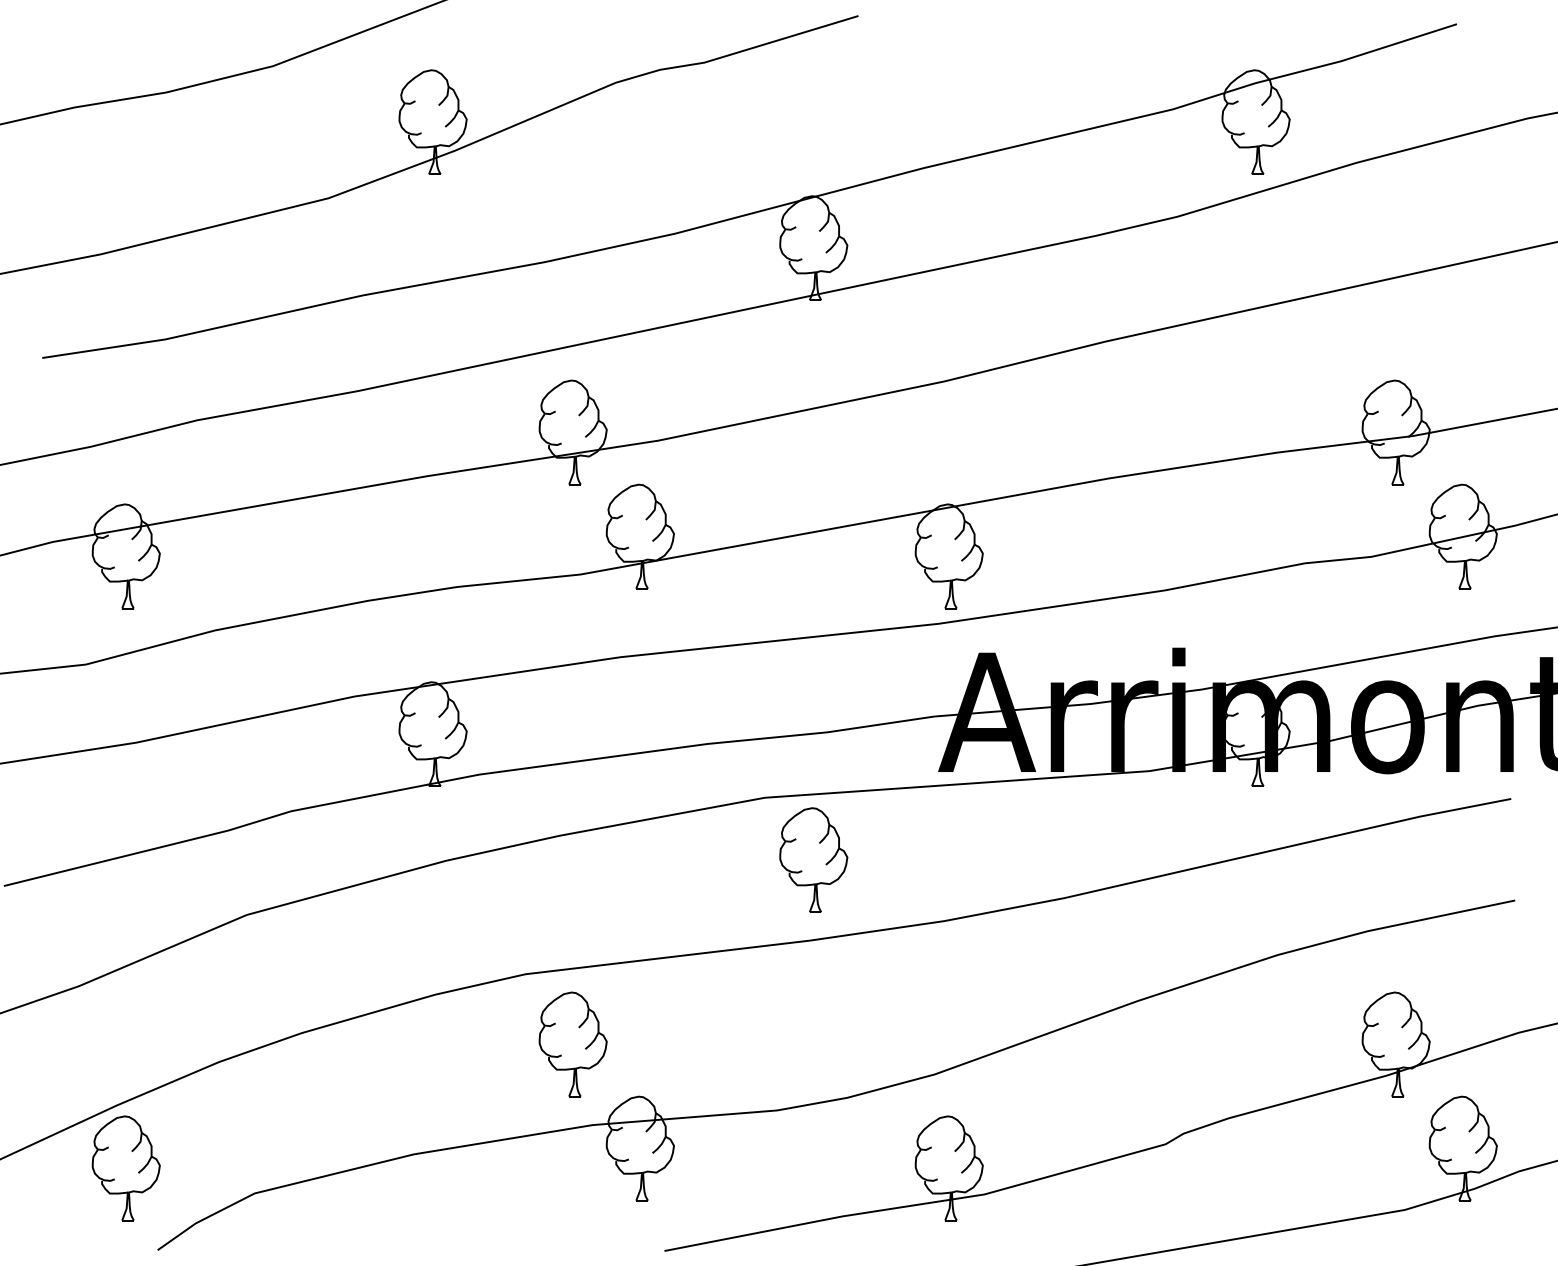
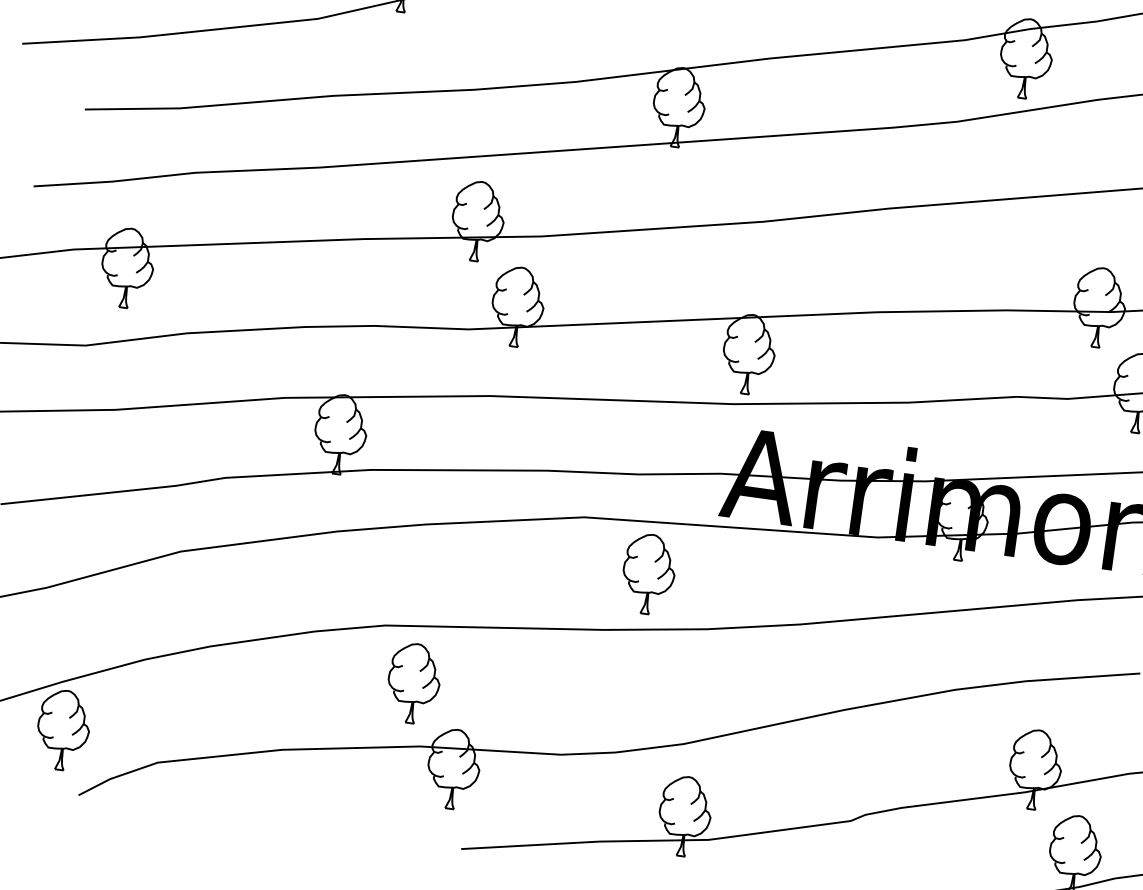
part: (813, 859) -> (648, 573), moved

